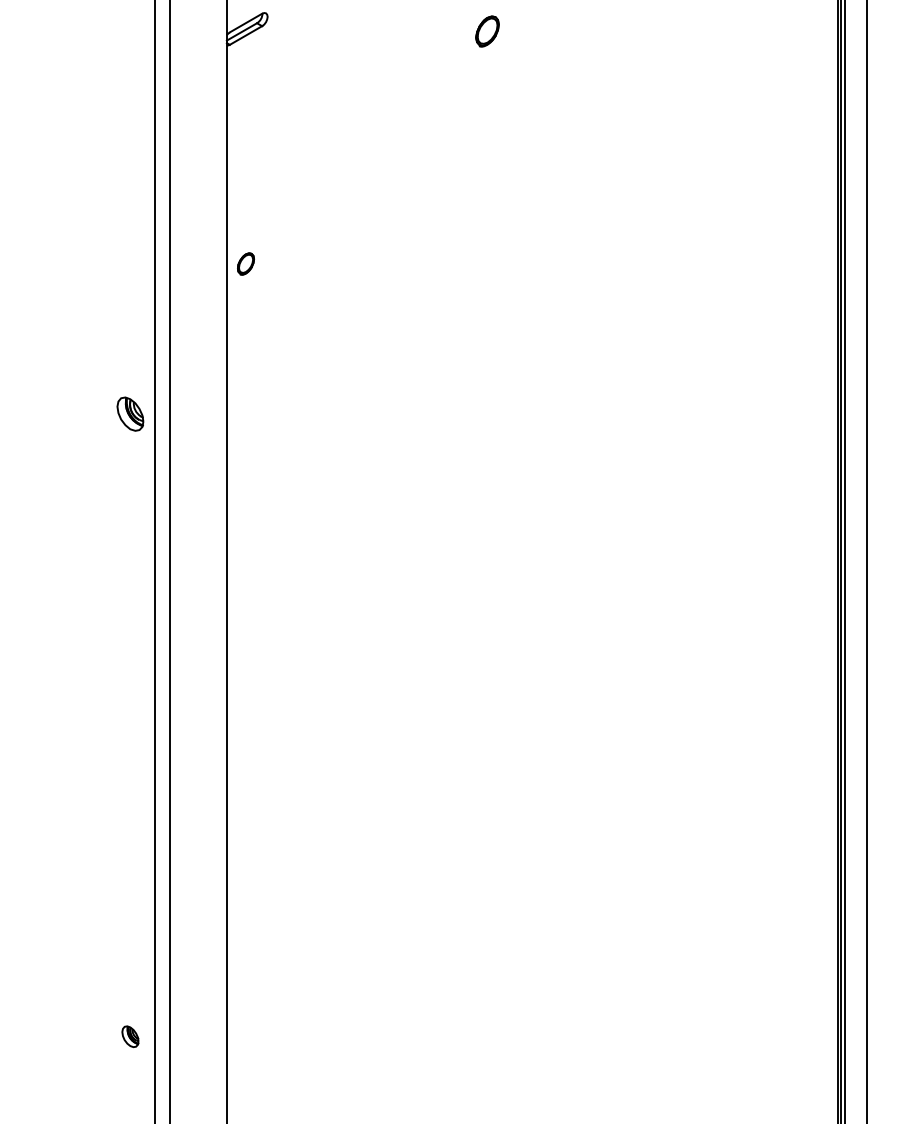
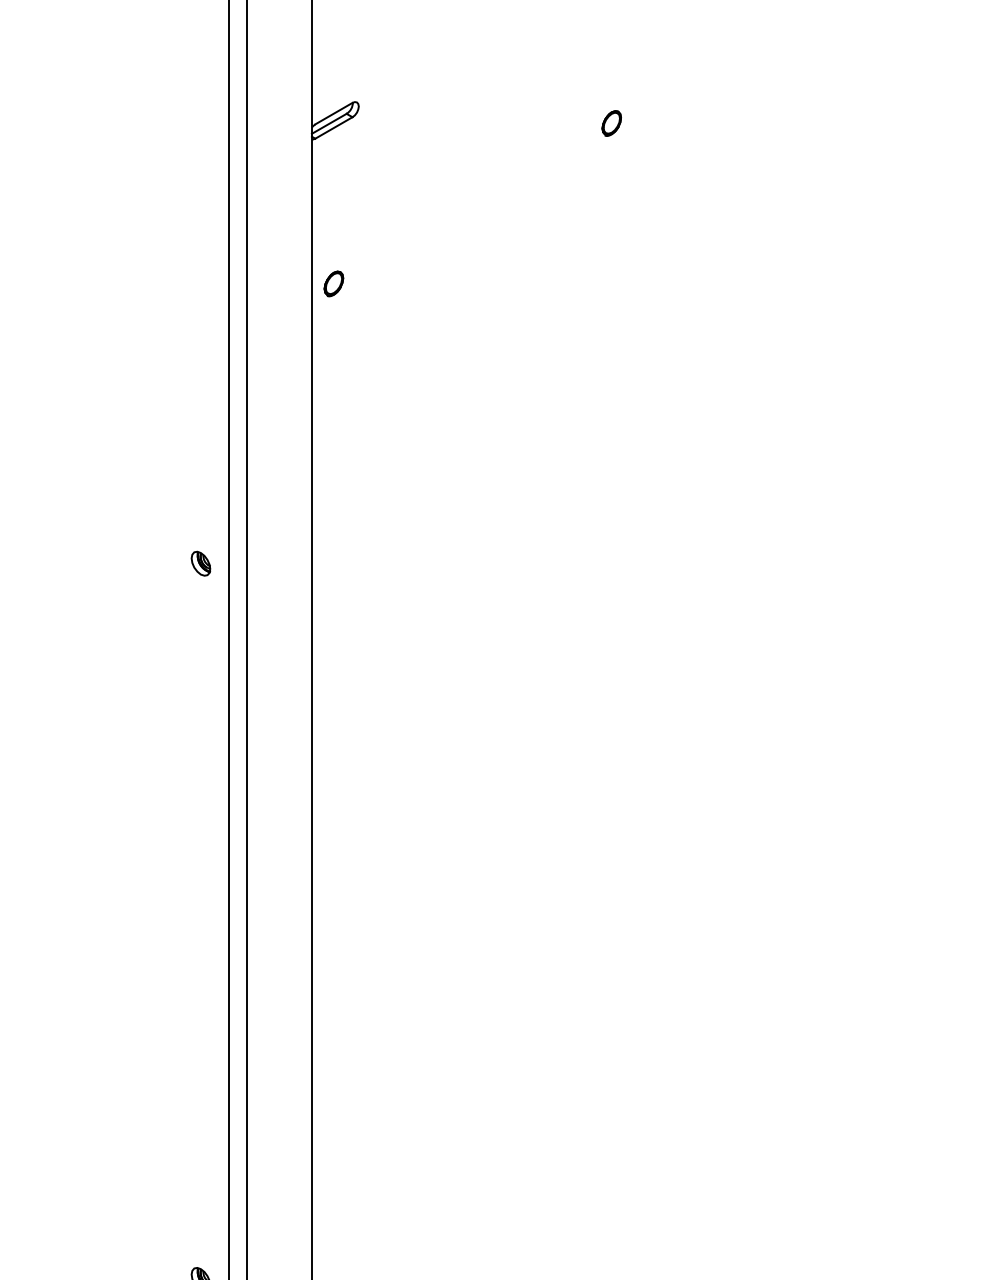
part: (487, 31) -> (611, 123), size x0.71
part: (245, 263) -> (333, 283), moved
part: (130, 414) -> (201, 563), size x0.62

